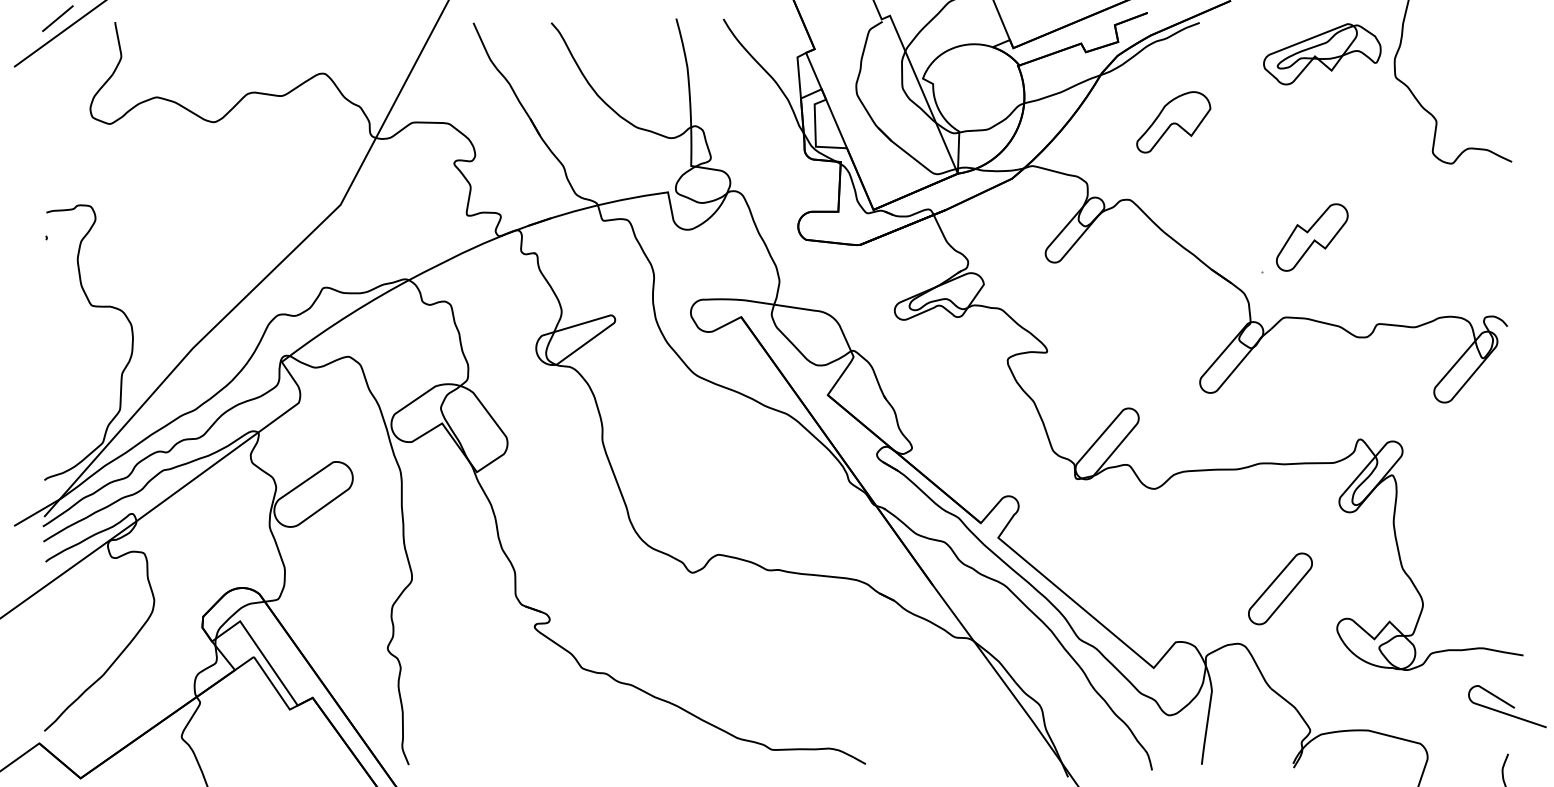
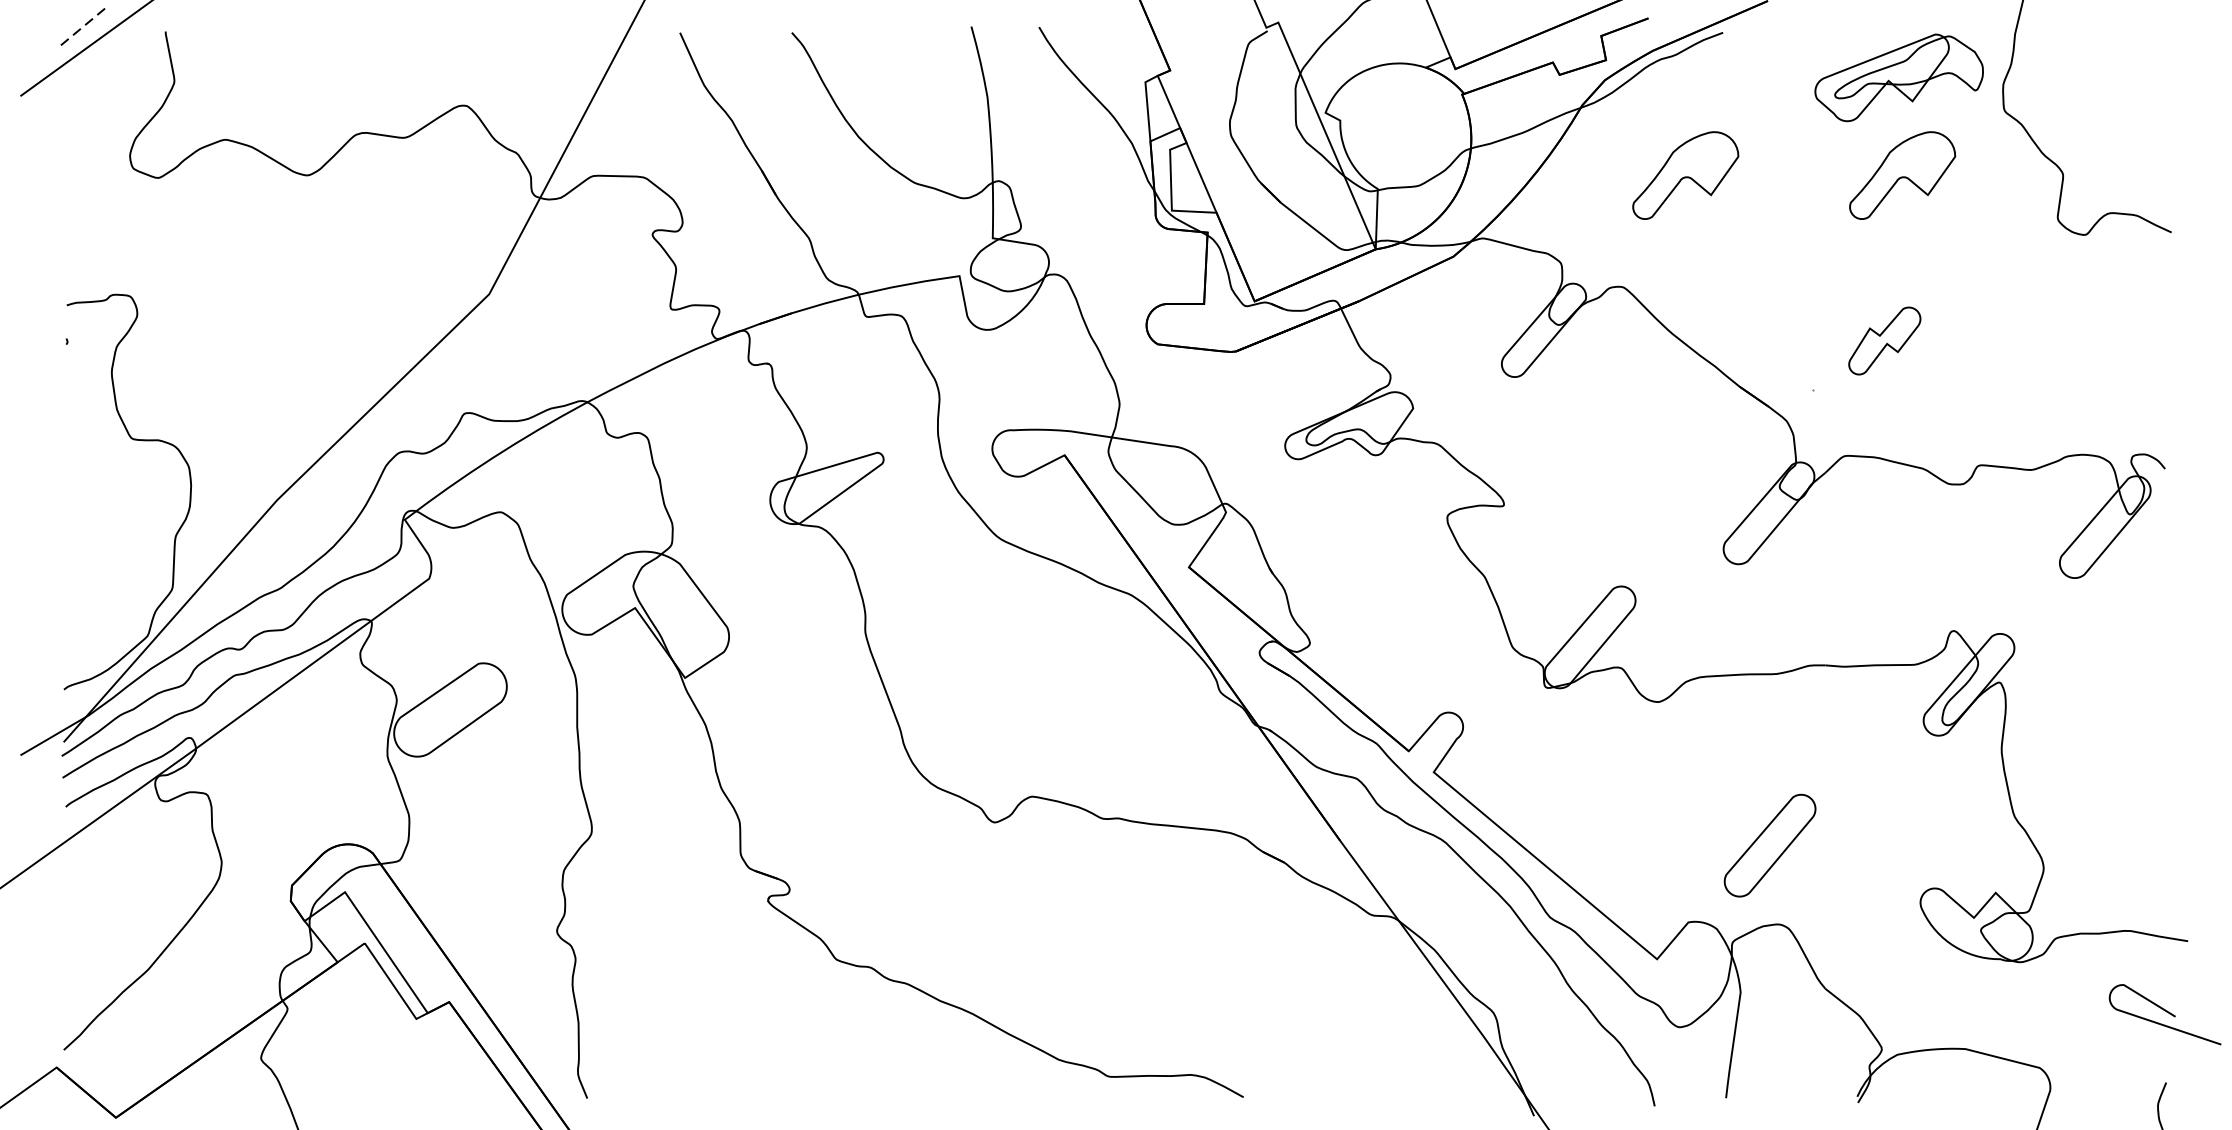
line: (58, 18) -> (84, 26), solid -> dashed
part: (1324, 122) -> (1902, 175), added
part: (1312, 237) -> (1885, 340), size x0.7
part: (1280, 588) -> (1770, 845), moved

